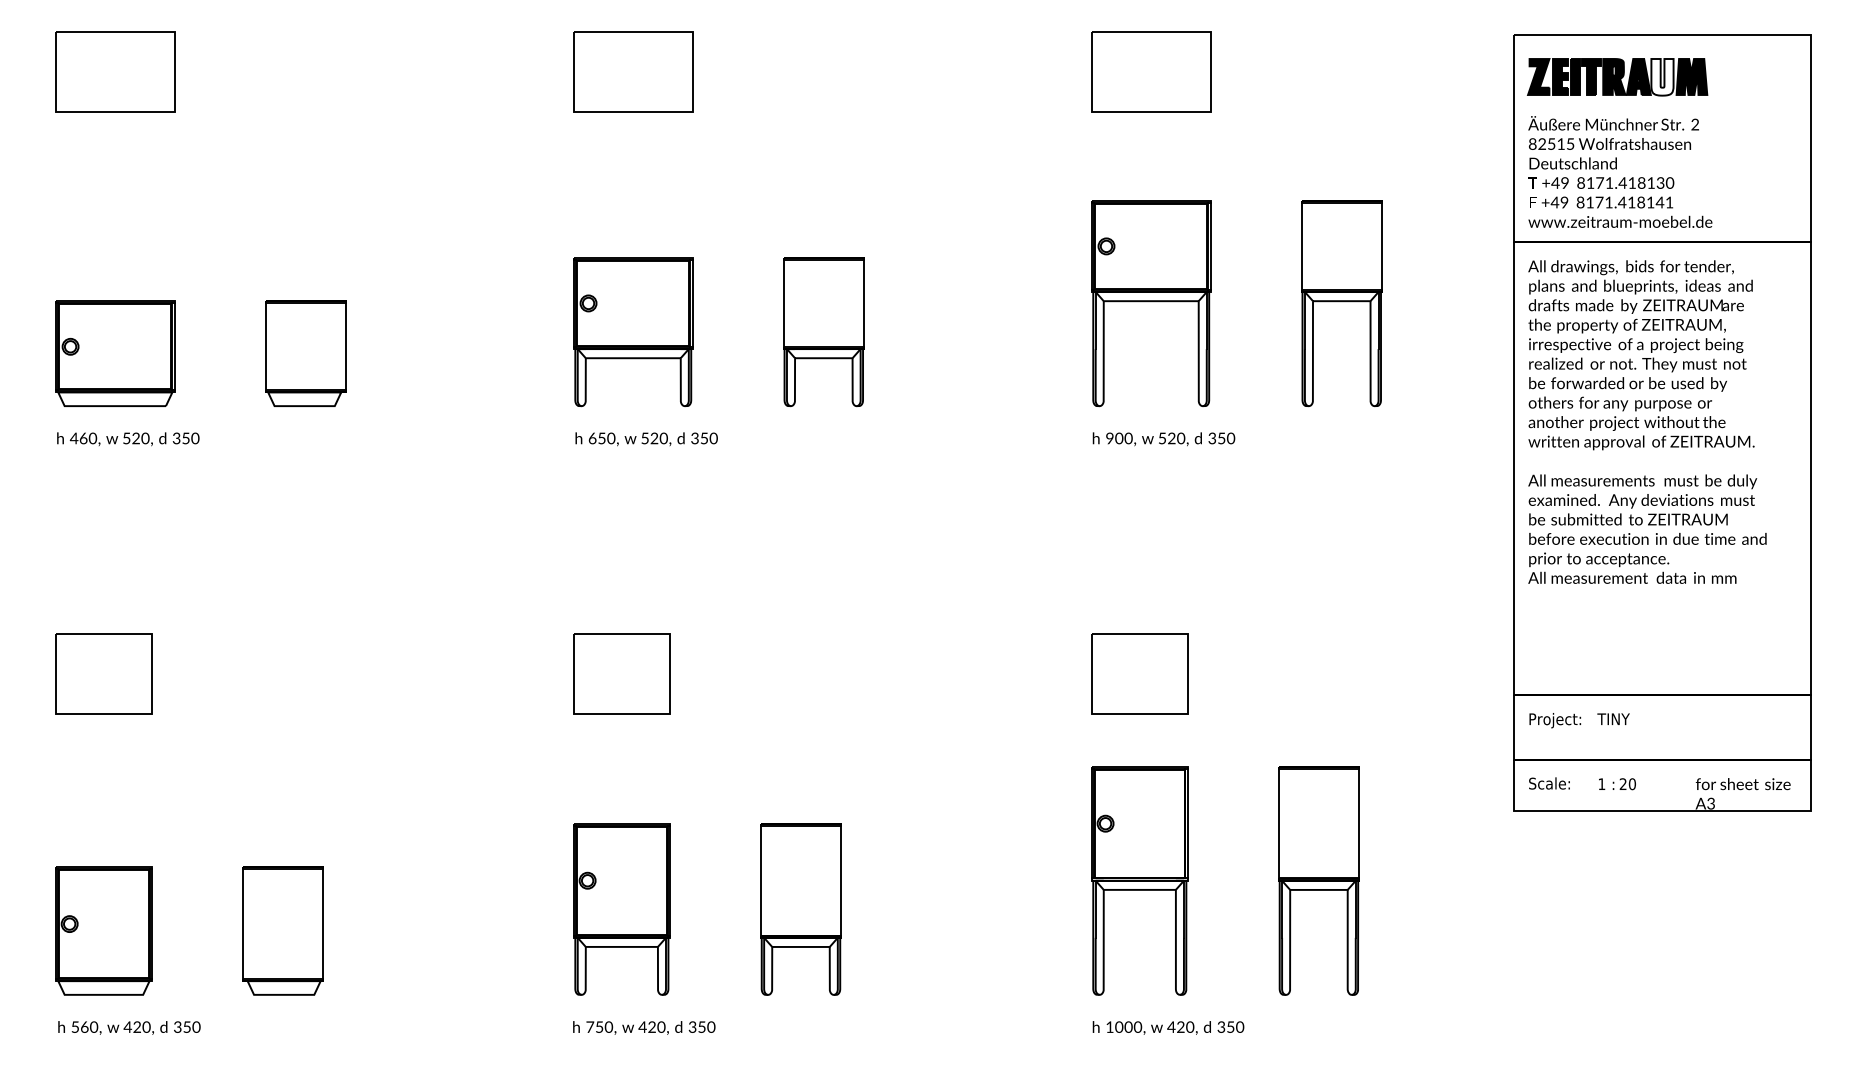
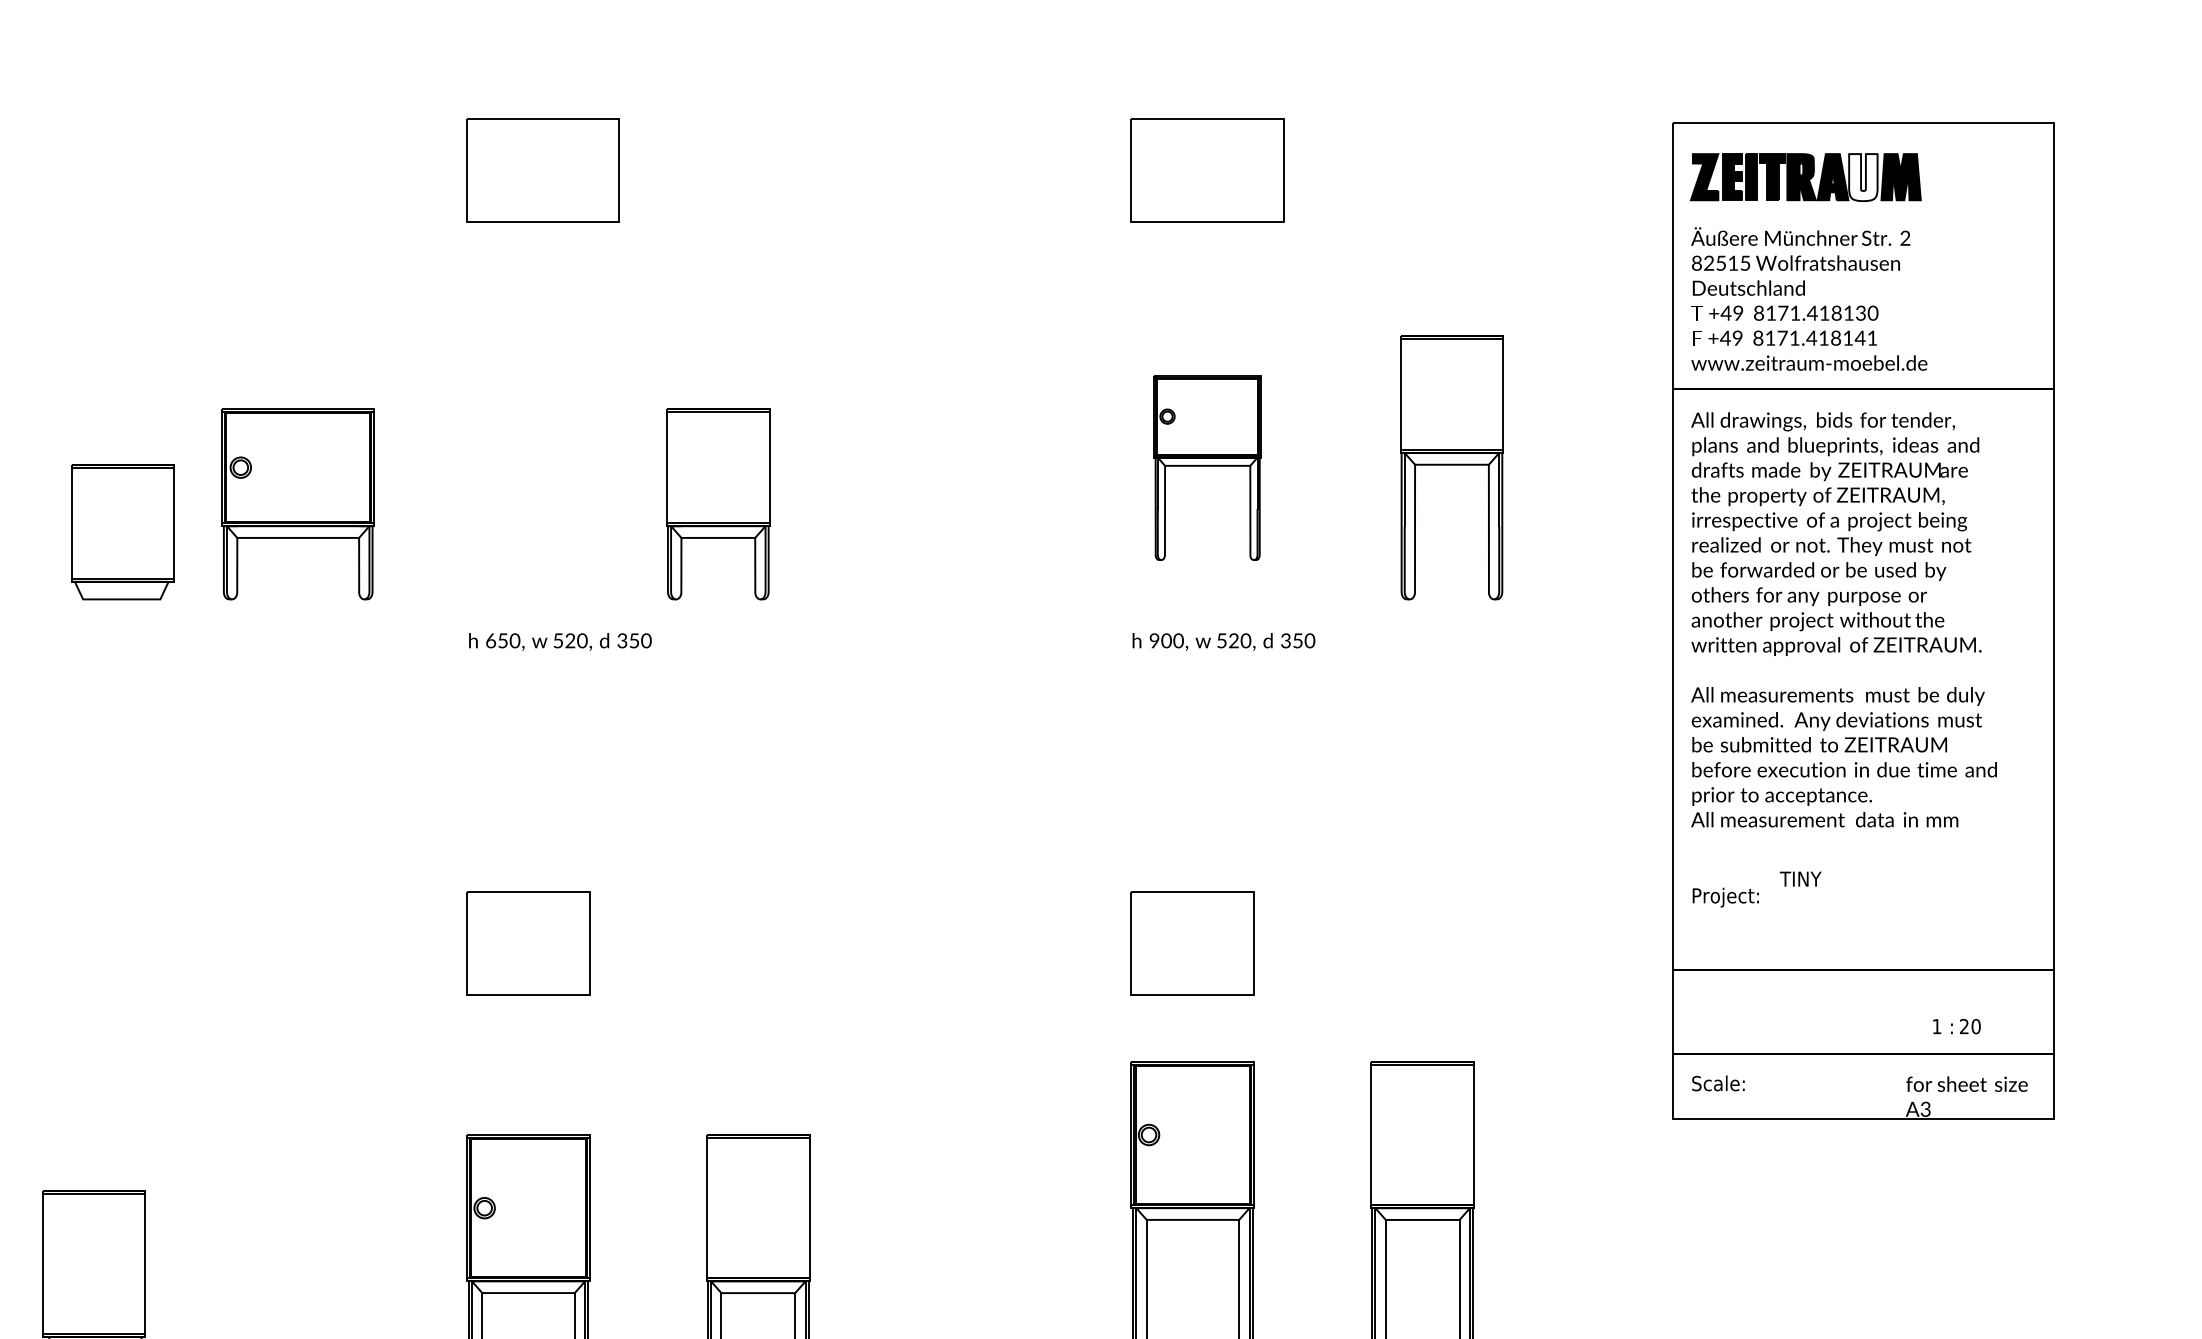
part: (1151, 303) -> (1207, 467), size x0.7
part: (633, 332) -> (298, 504), moved
part: (823, 332) -> (717, 504), moved
text: (1613, 718) -> (1800, 878), moved
text: (1555, 720) -> (1726, 897), moved
text: (1617, 784) -> (1957, 1026), moved

